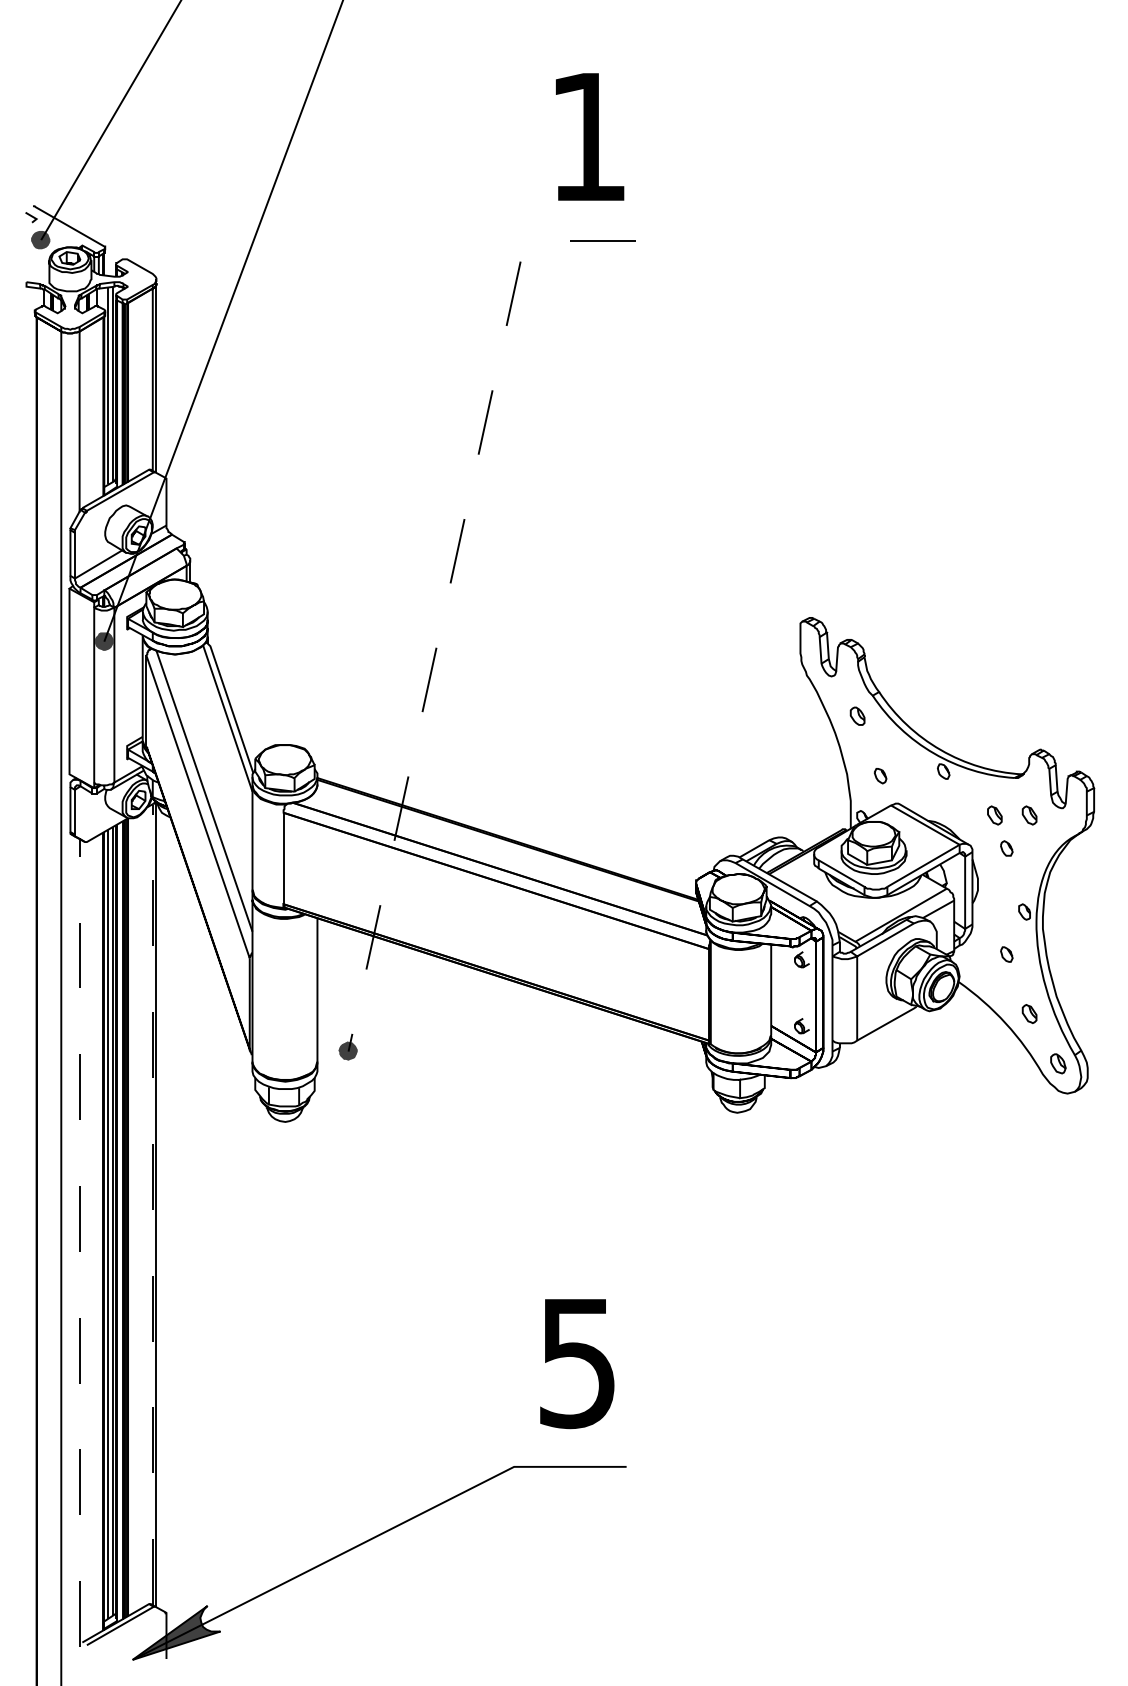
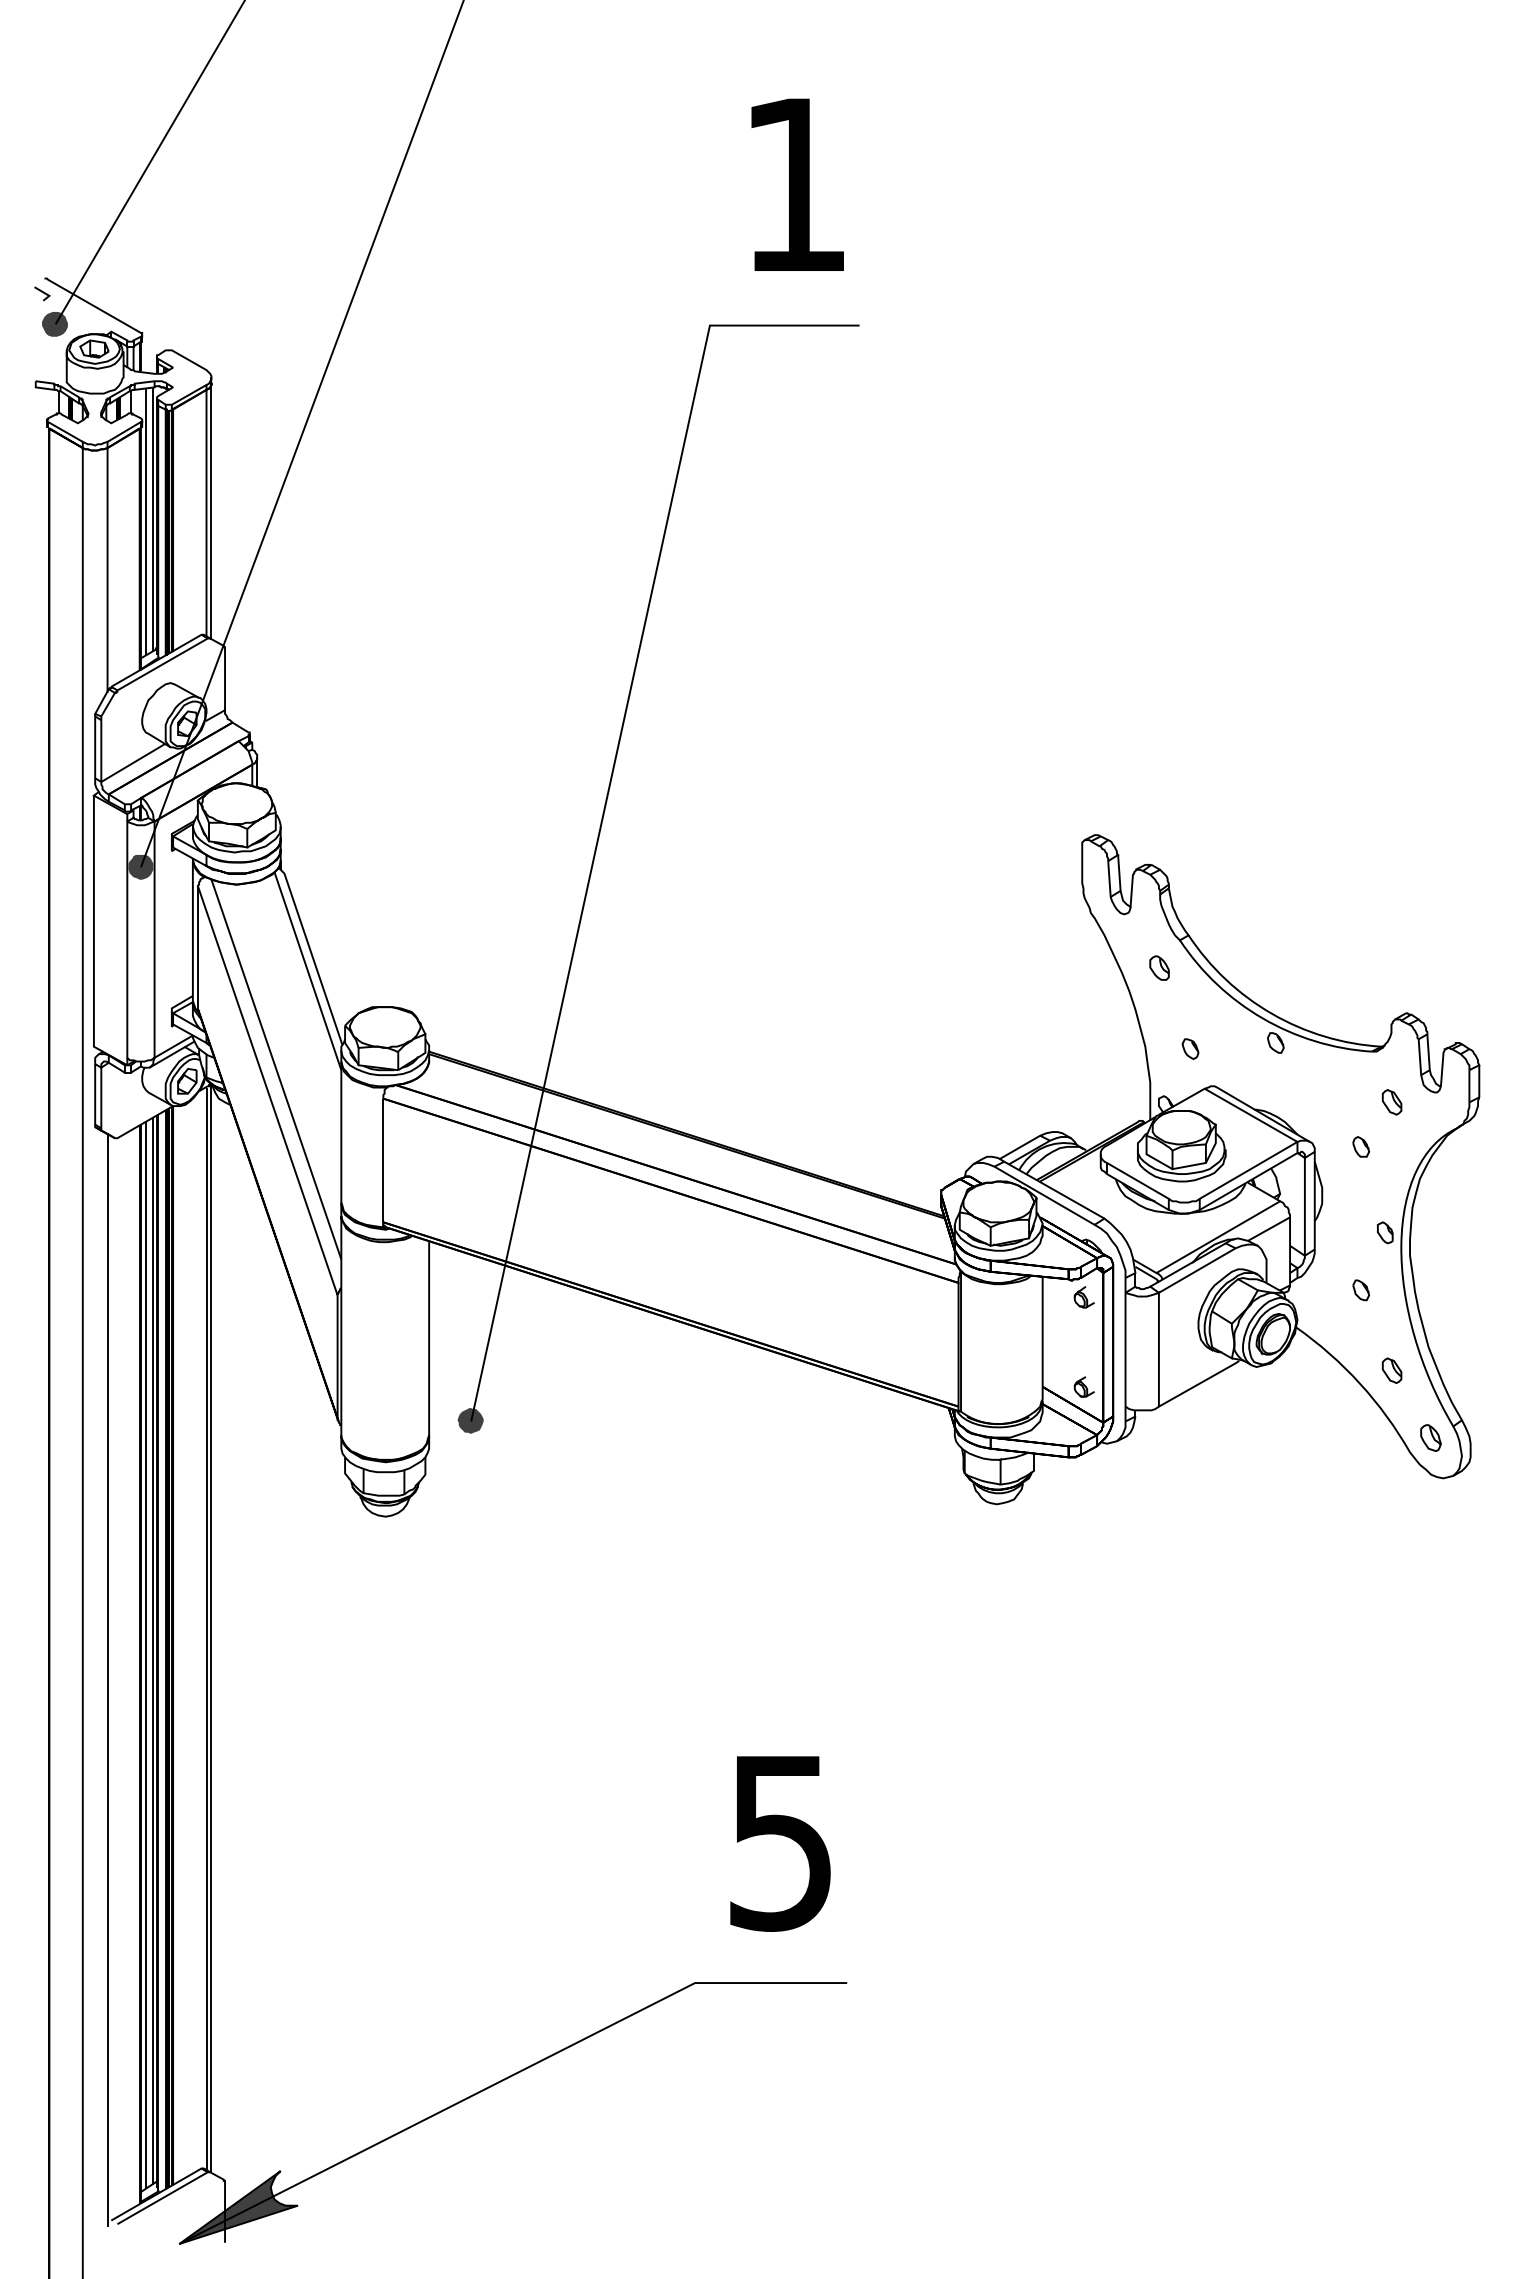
line: (448, 592) -> (606, 800), dashed -> solid
part: (994, 815) -> (1344, 1102), removed
line: (152, 1204) -> (206, 1628), dashed -> solid
line: (79, 1242) -> (107, 1679), dashed -> solid

